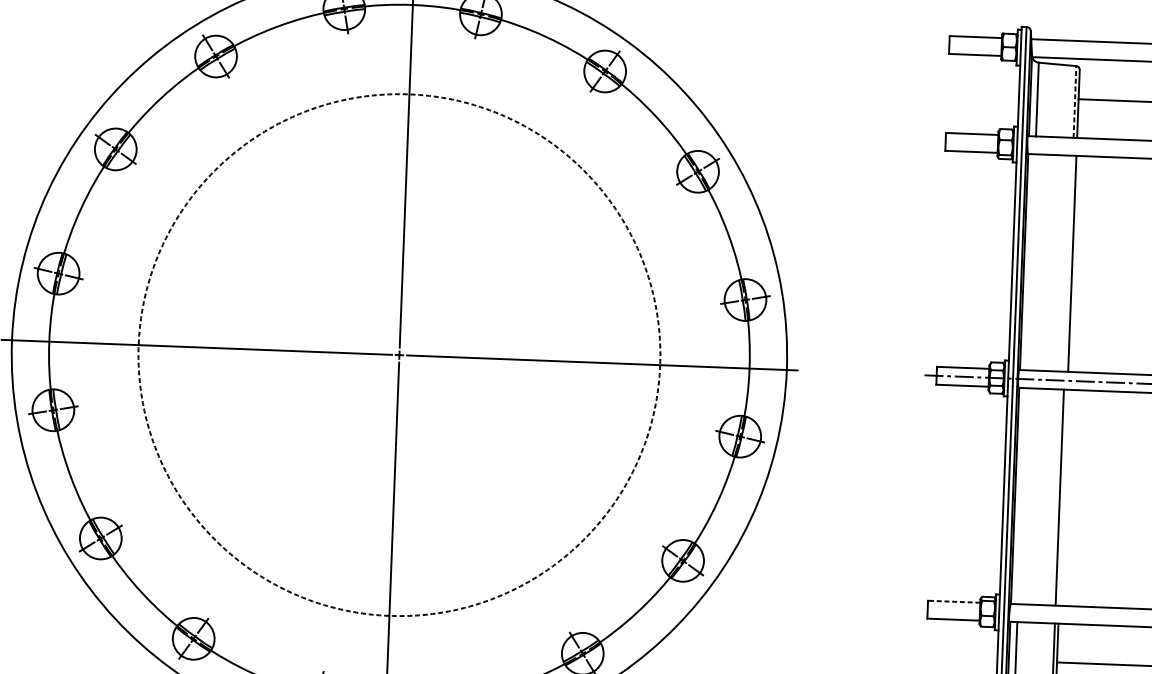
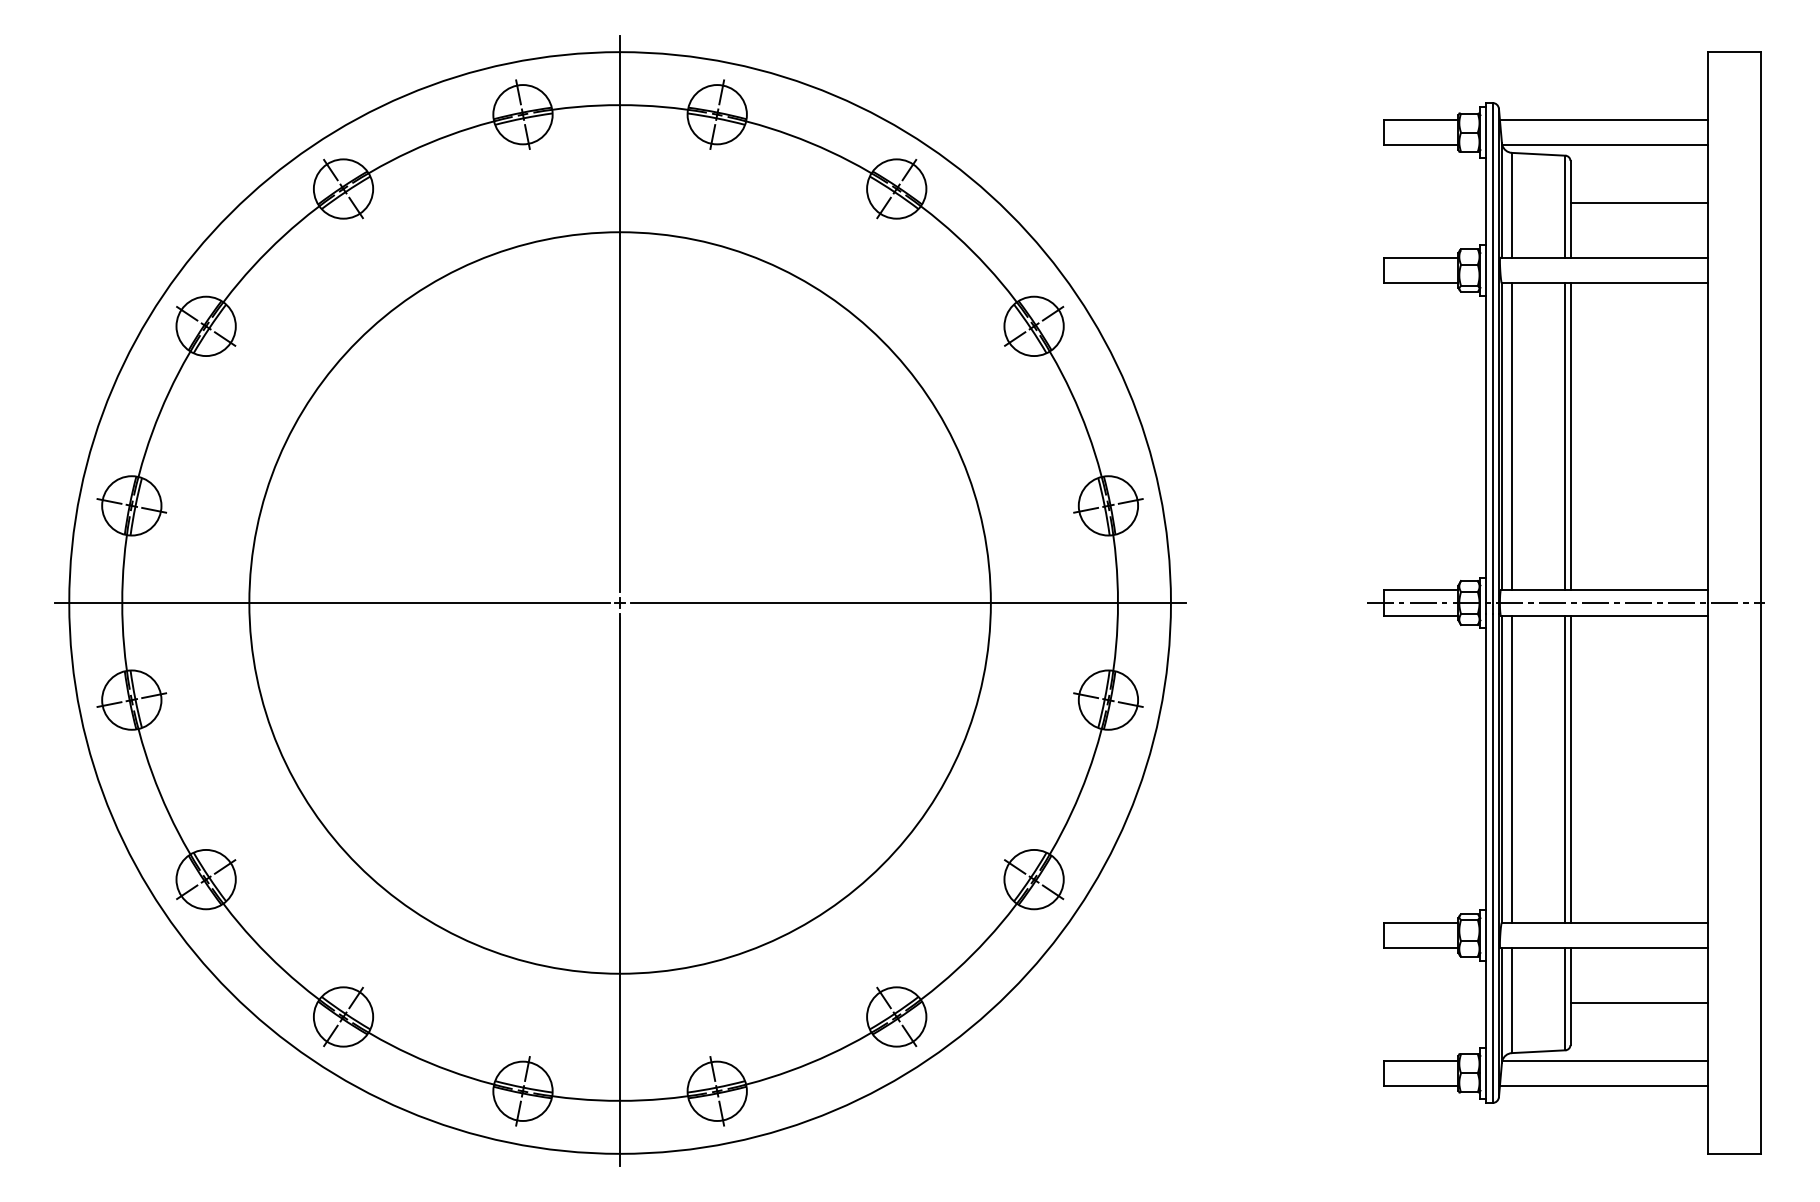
line: (1075, 101) -> (1565, 206), dashed -> solid
line: (1030, 262) -> (1511, 436), added
line: (1068, 263) -> (1565, 436), added
circle: (399, 354) -> (619, 602), dashed -> solid
line: (1021, 495) -> (1511, 768), added
line: (1063, 497) -> (1570, 768), added
line: (953, 601) -> (1420, 922), dashed -> solid

